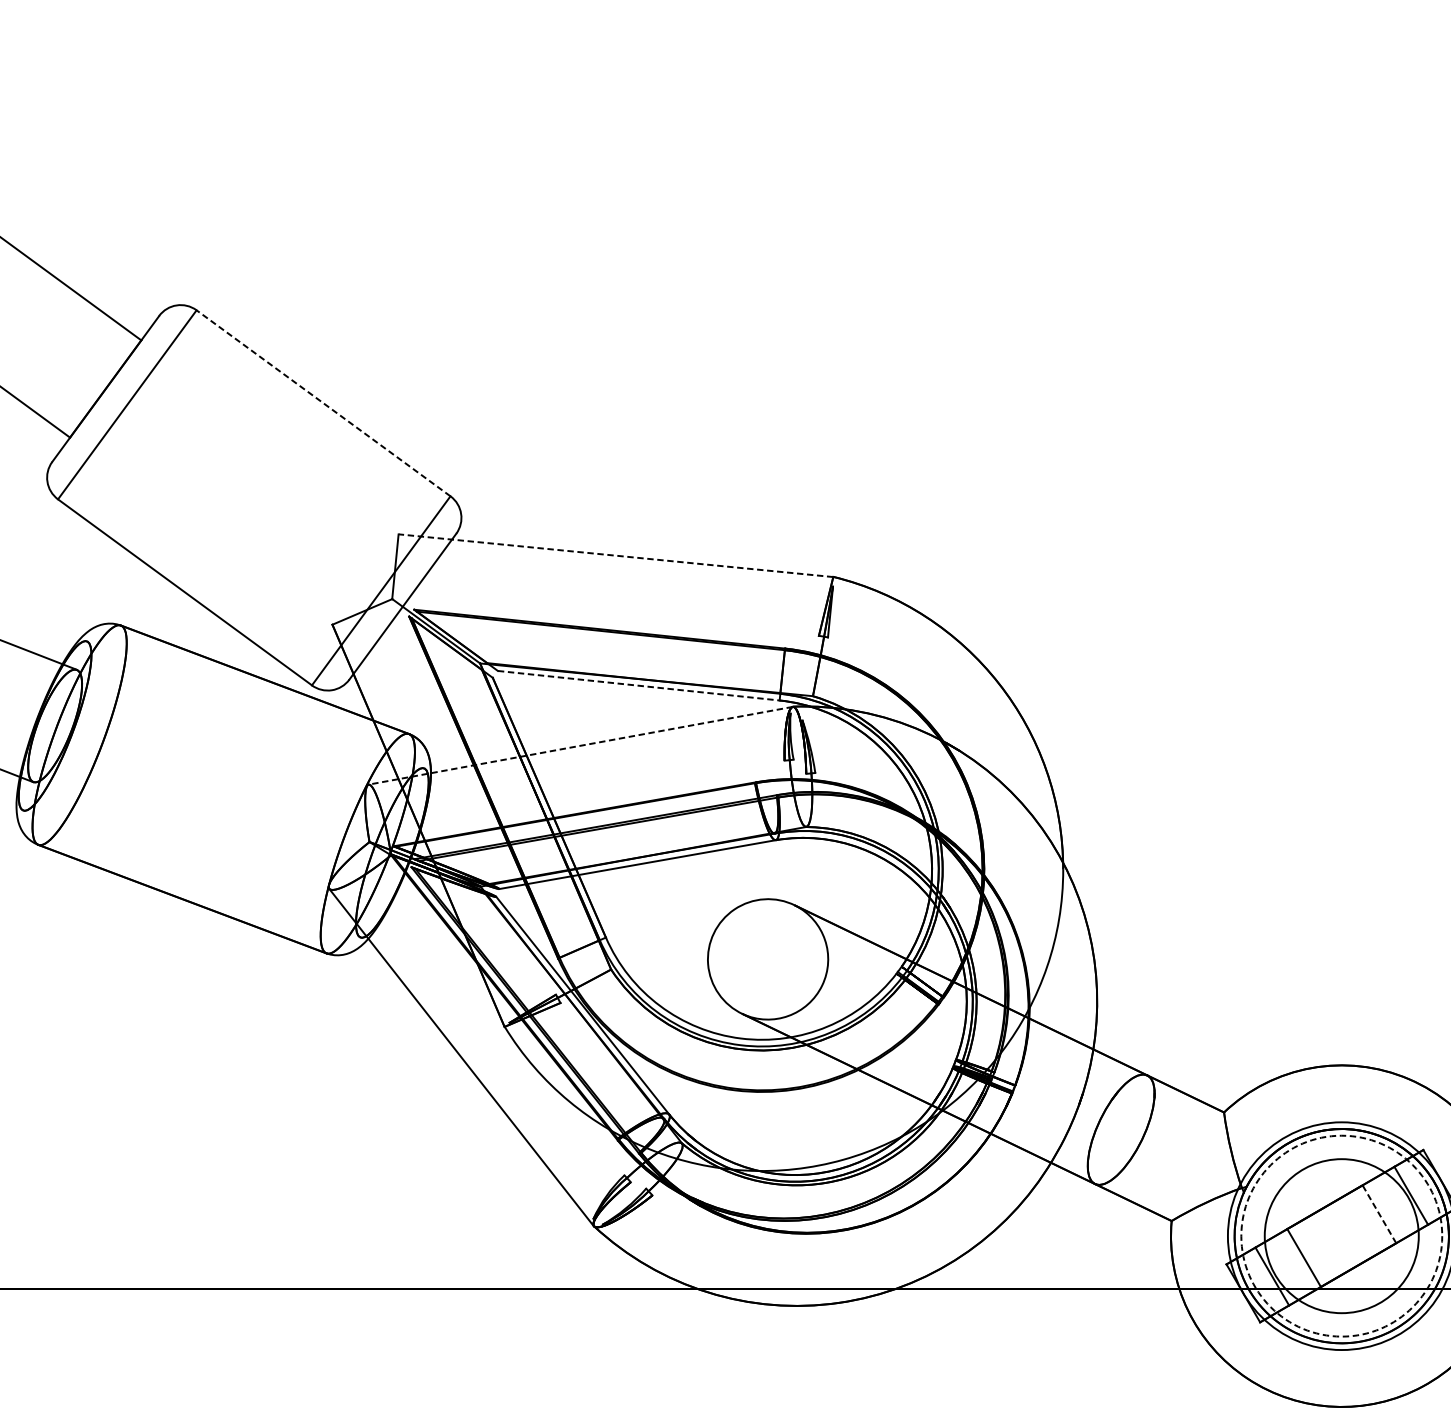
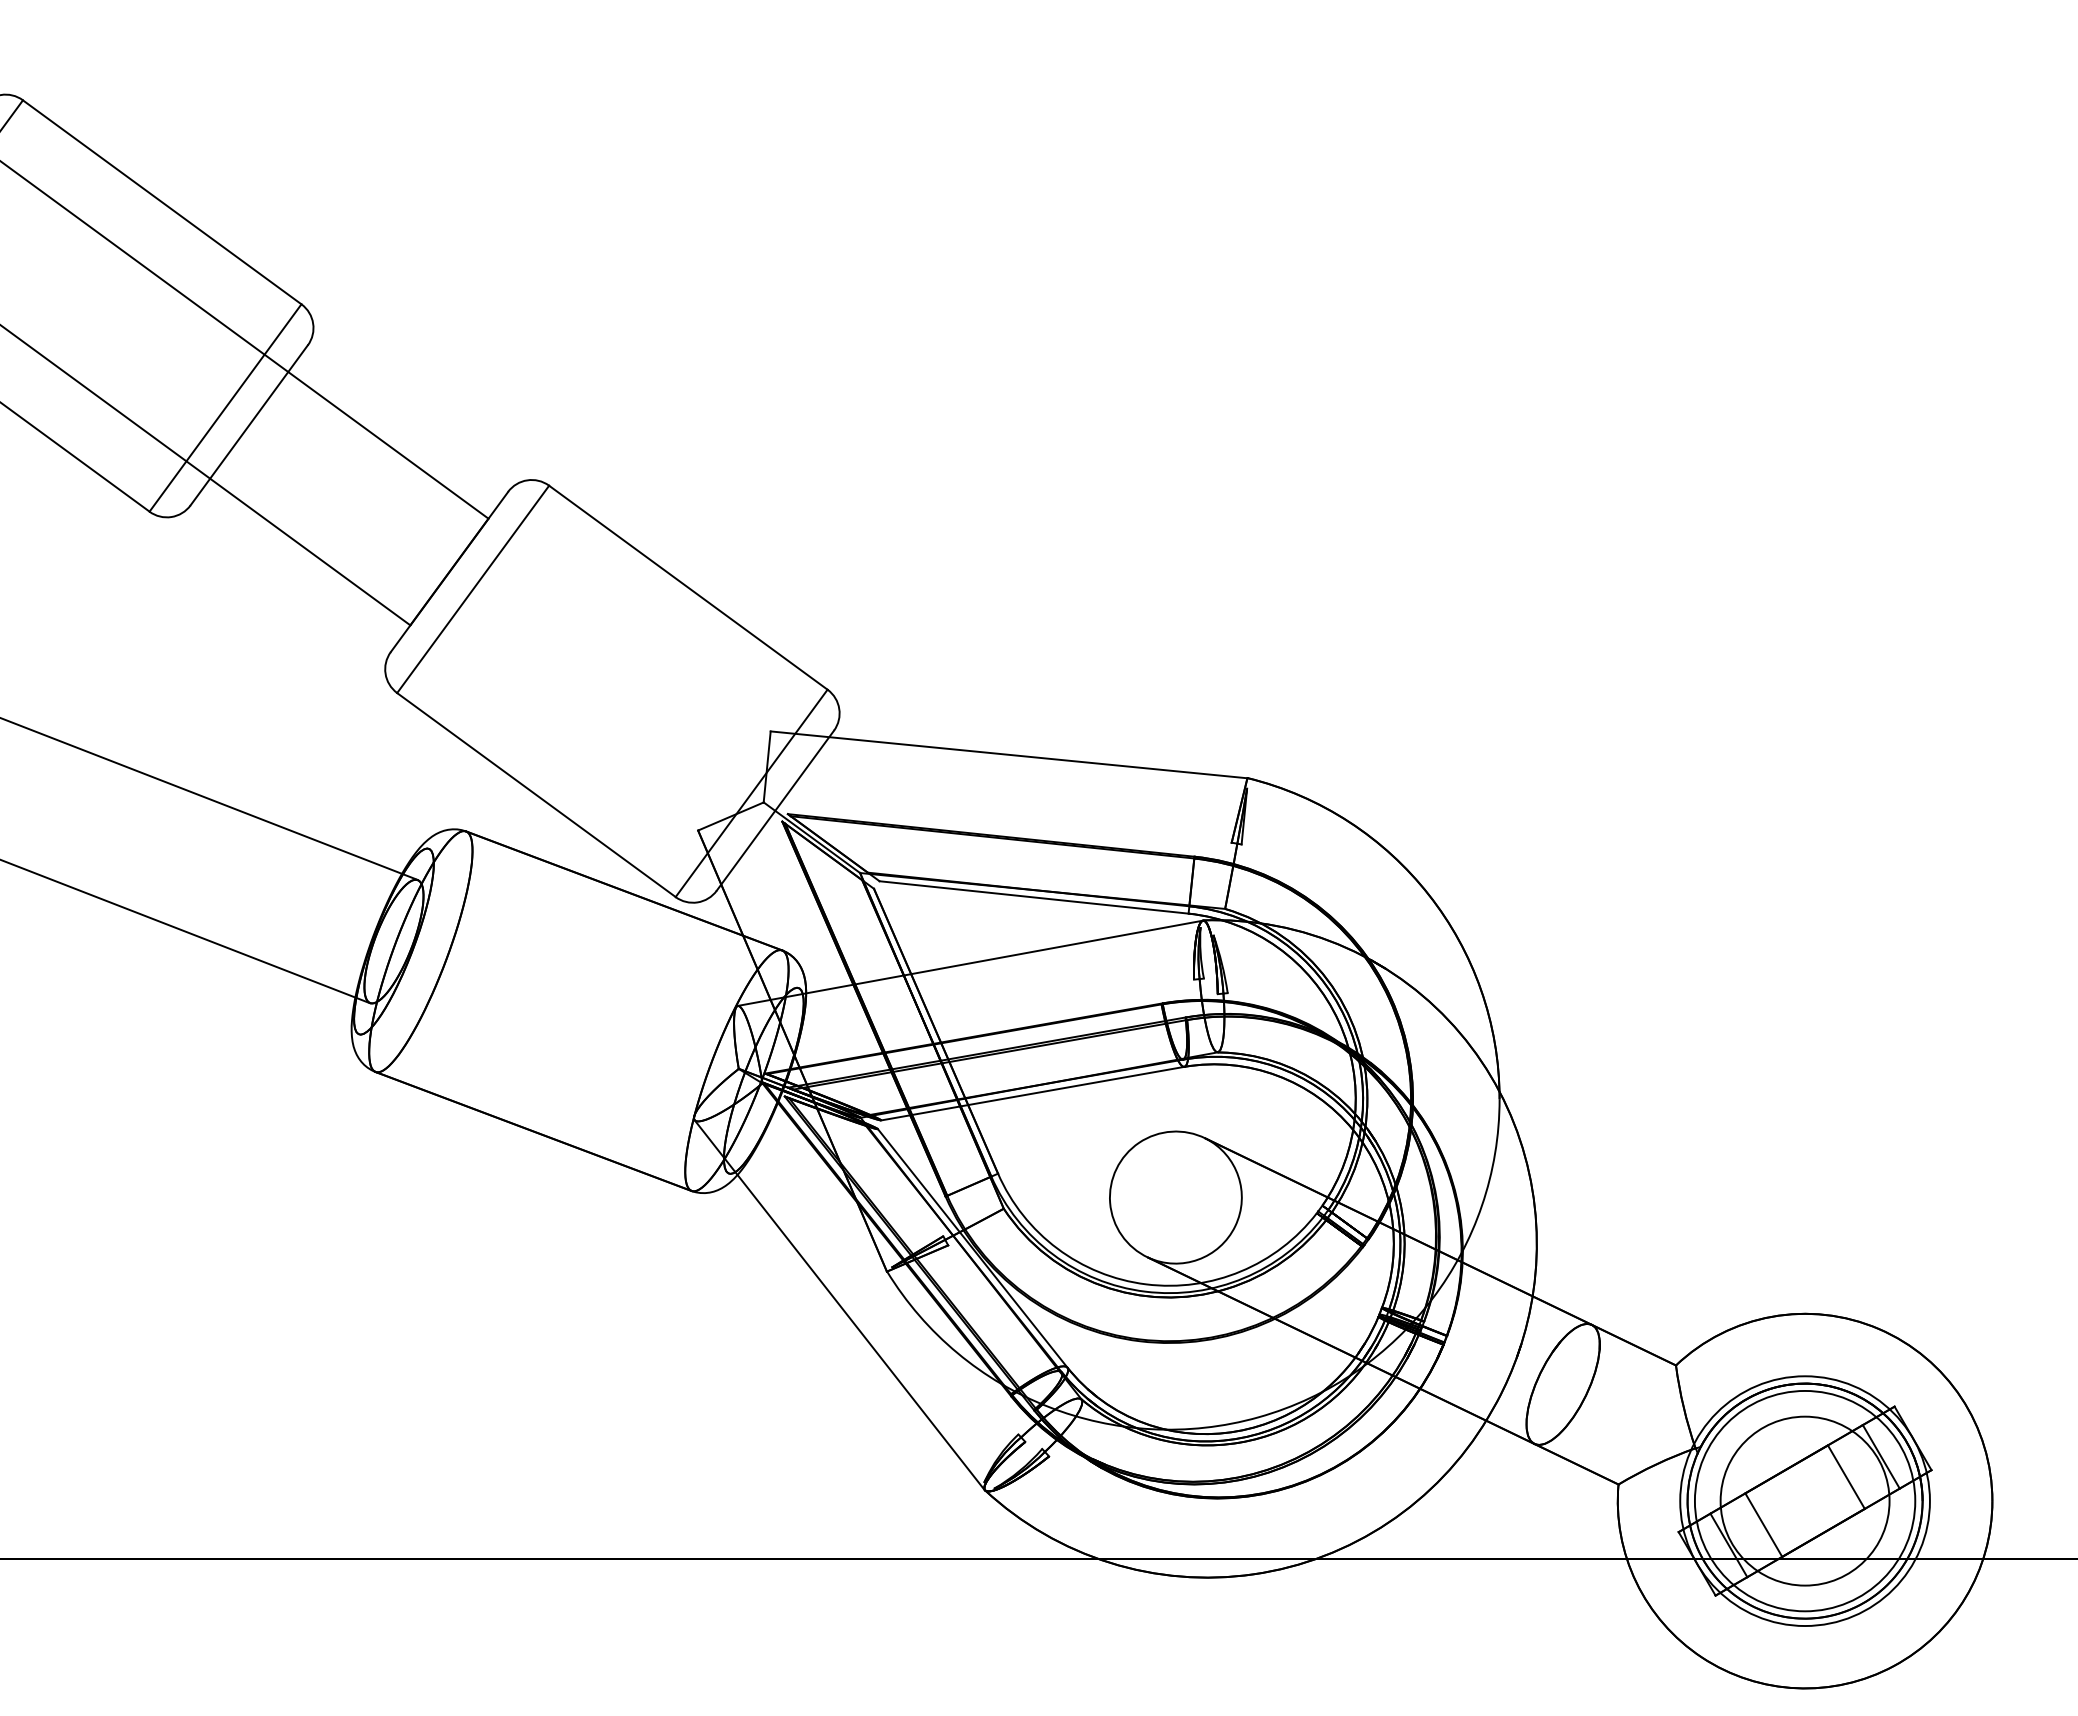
line: (323, 403) -> (688, 587), dashed -> solid
line: (616, 555) -> (1009, 754), dashed -> solid
line: (639, 685) -> (1034, 897), dashed -> solid
line: (579, 745) -> (969, 963), dashed -> solid
line: (1379, 1214) -> (1846, 1477), dashed -> solid
circle: (1341, 1235) -> (1804, 1500), dashed -> solid

